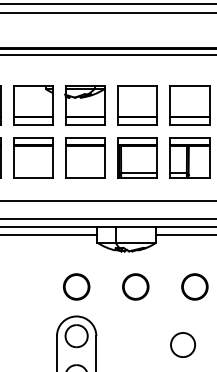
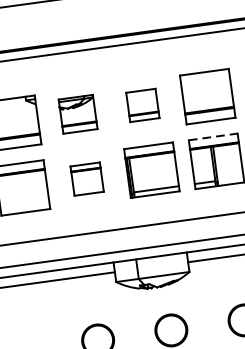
part: (84, 105) -> (77, 114), size x0.7
part: (137, 105) -> (142, 105), size x0.6
line: (189, 138) -> (212, 137), solid -> dashed
part: (85, 157) -> (87, 178), size x0.6

